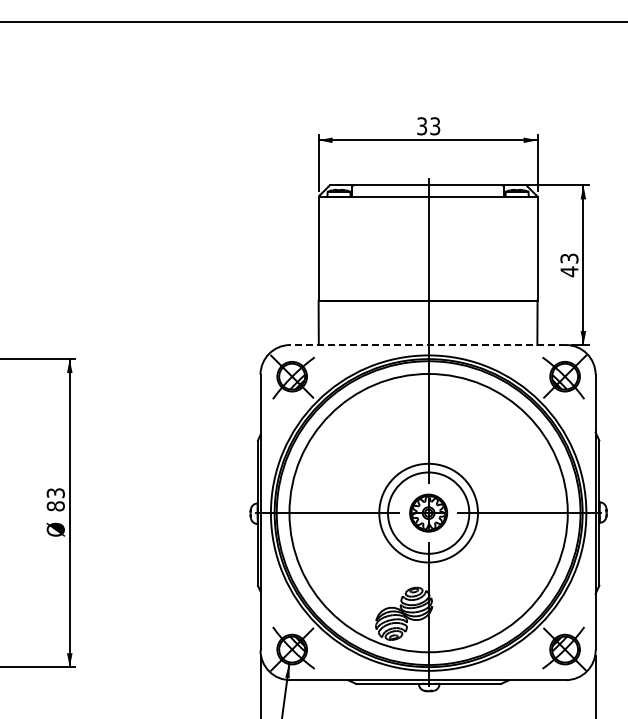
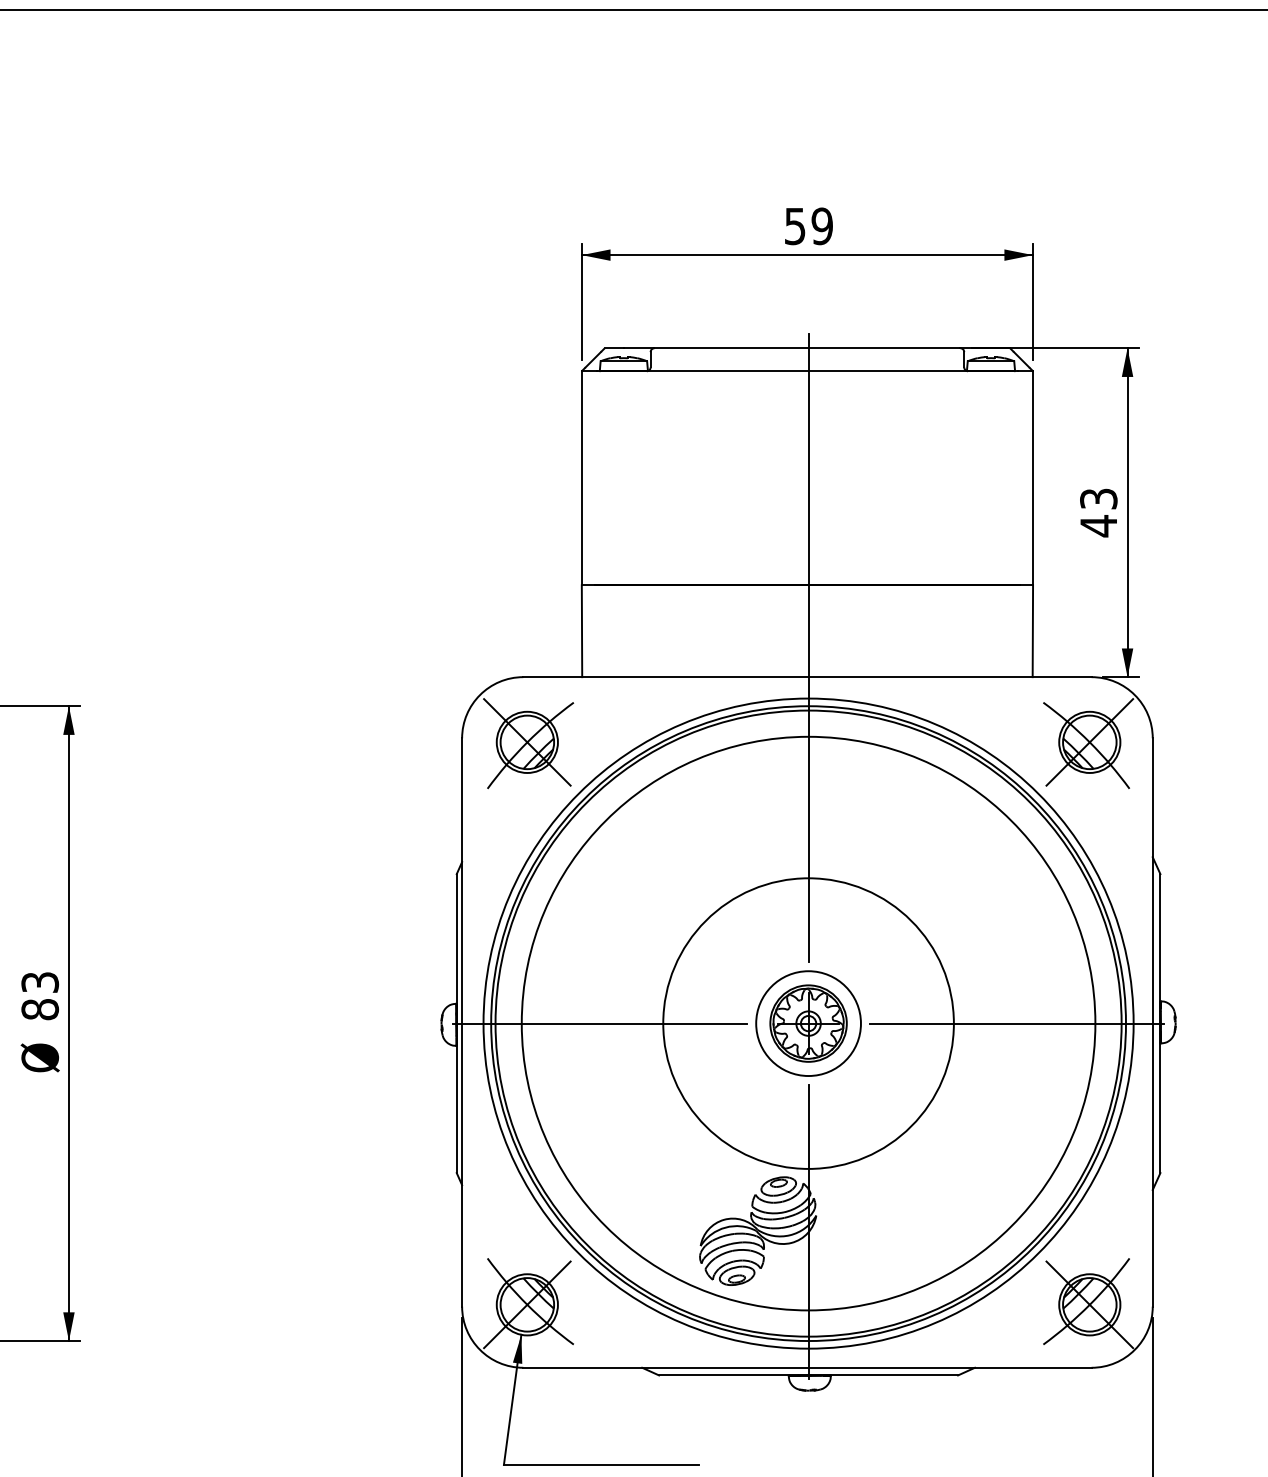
text: (428, 126) -> (808, 226), 33 -> 59
line: (428, 345) -> (808, 678), dashed -> solid
circle: (428, 512) -> (808, 1022), size x0.62
circle: (428, 512) -> (808, 1022), size x1.43

